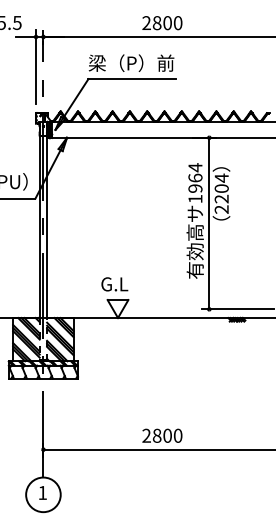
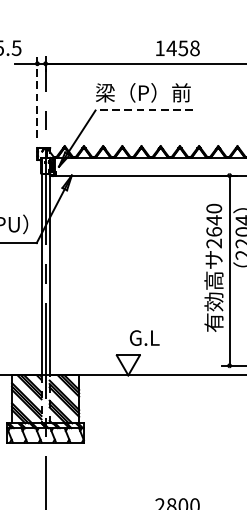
text: (162, 23) -> (177, 48), 2800 -> 1458
line: (36, 66) -> (37, 96), solid -> dashed
line: (132, 79) -> (144, 110), solid -> dashed
text: (195, 183) -> (214, 226), 1964 -> 2640
text: (114, 284) -> (144, 338), moved

